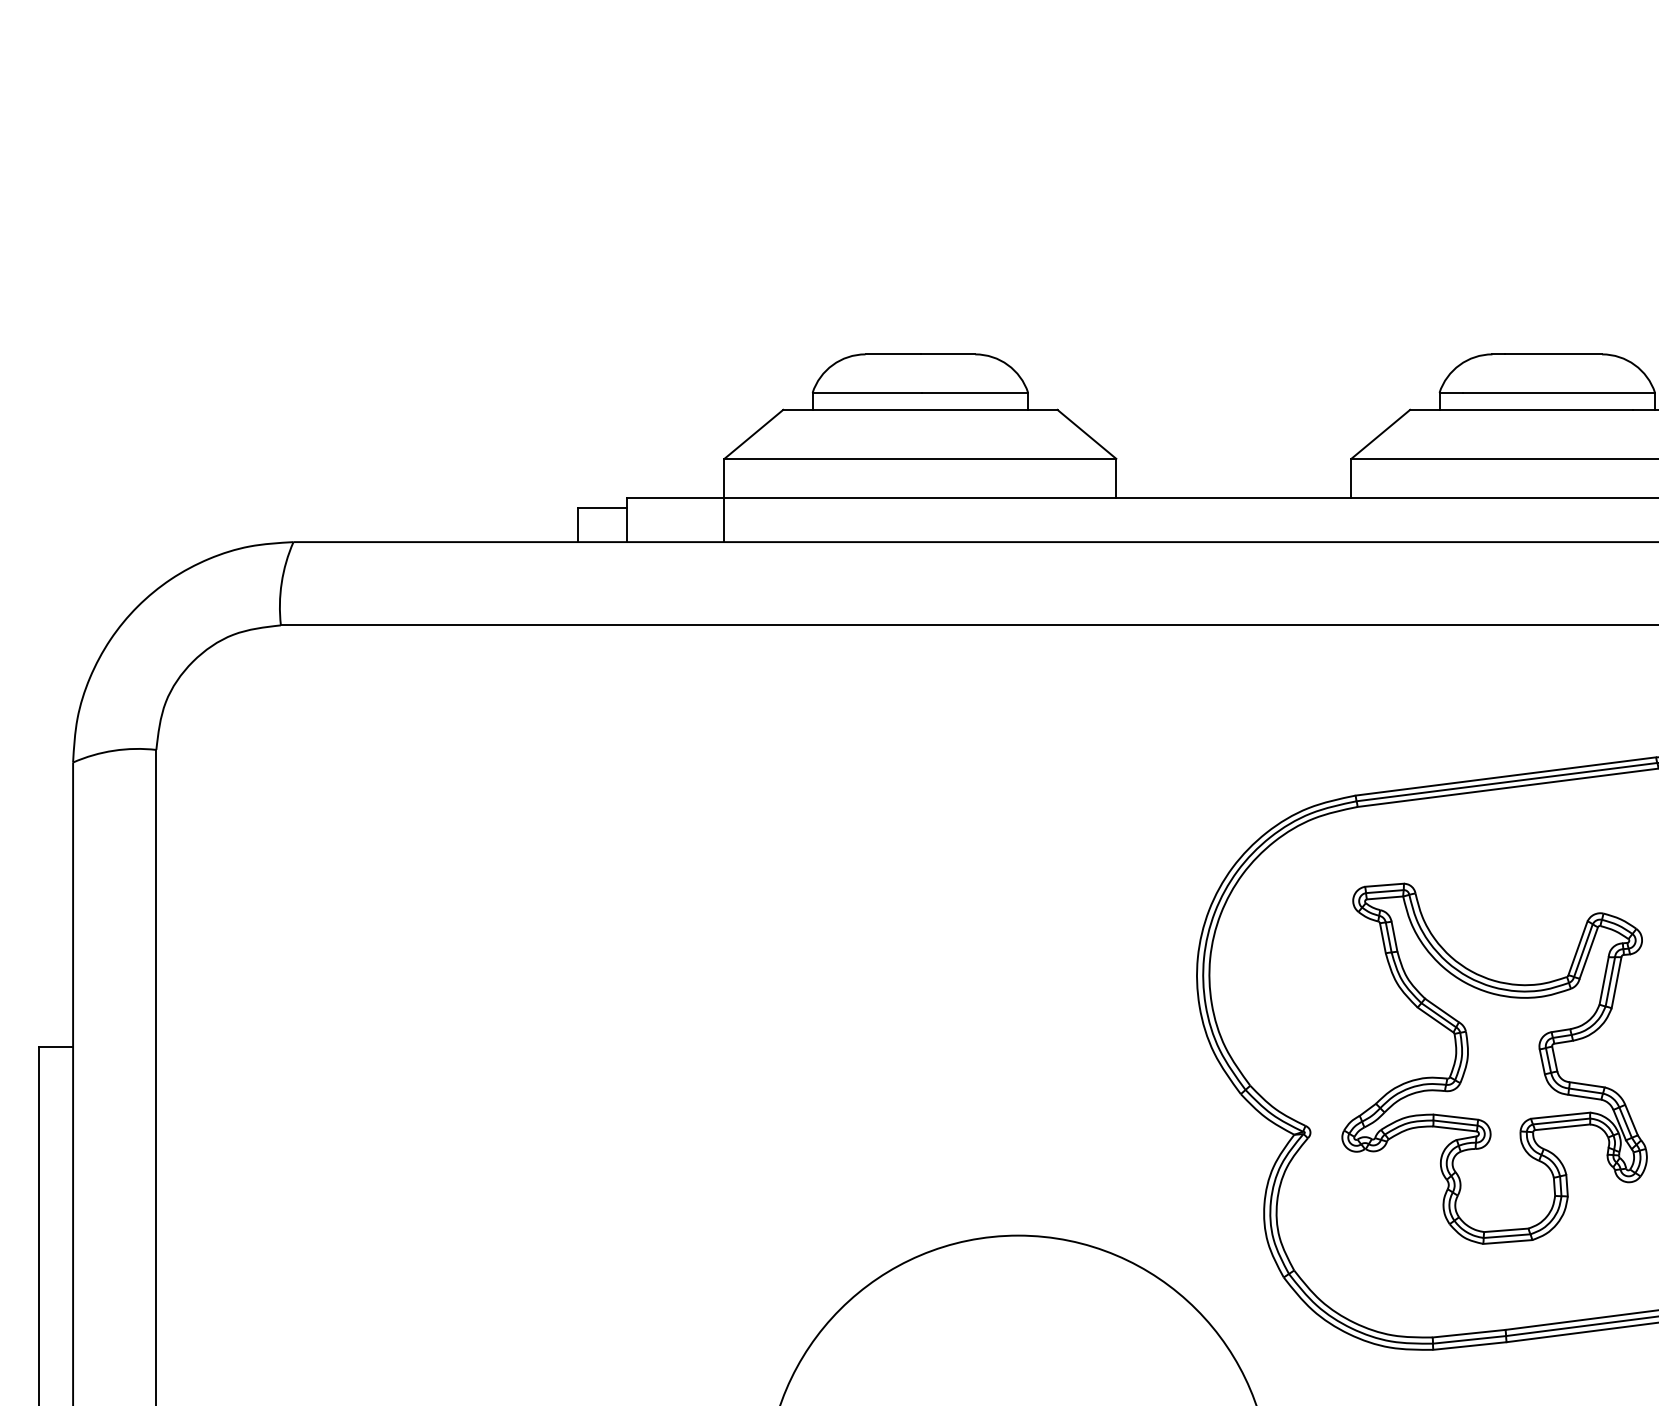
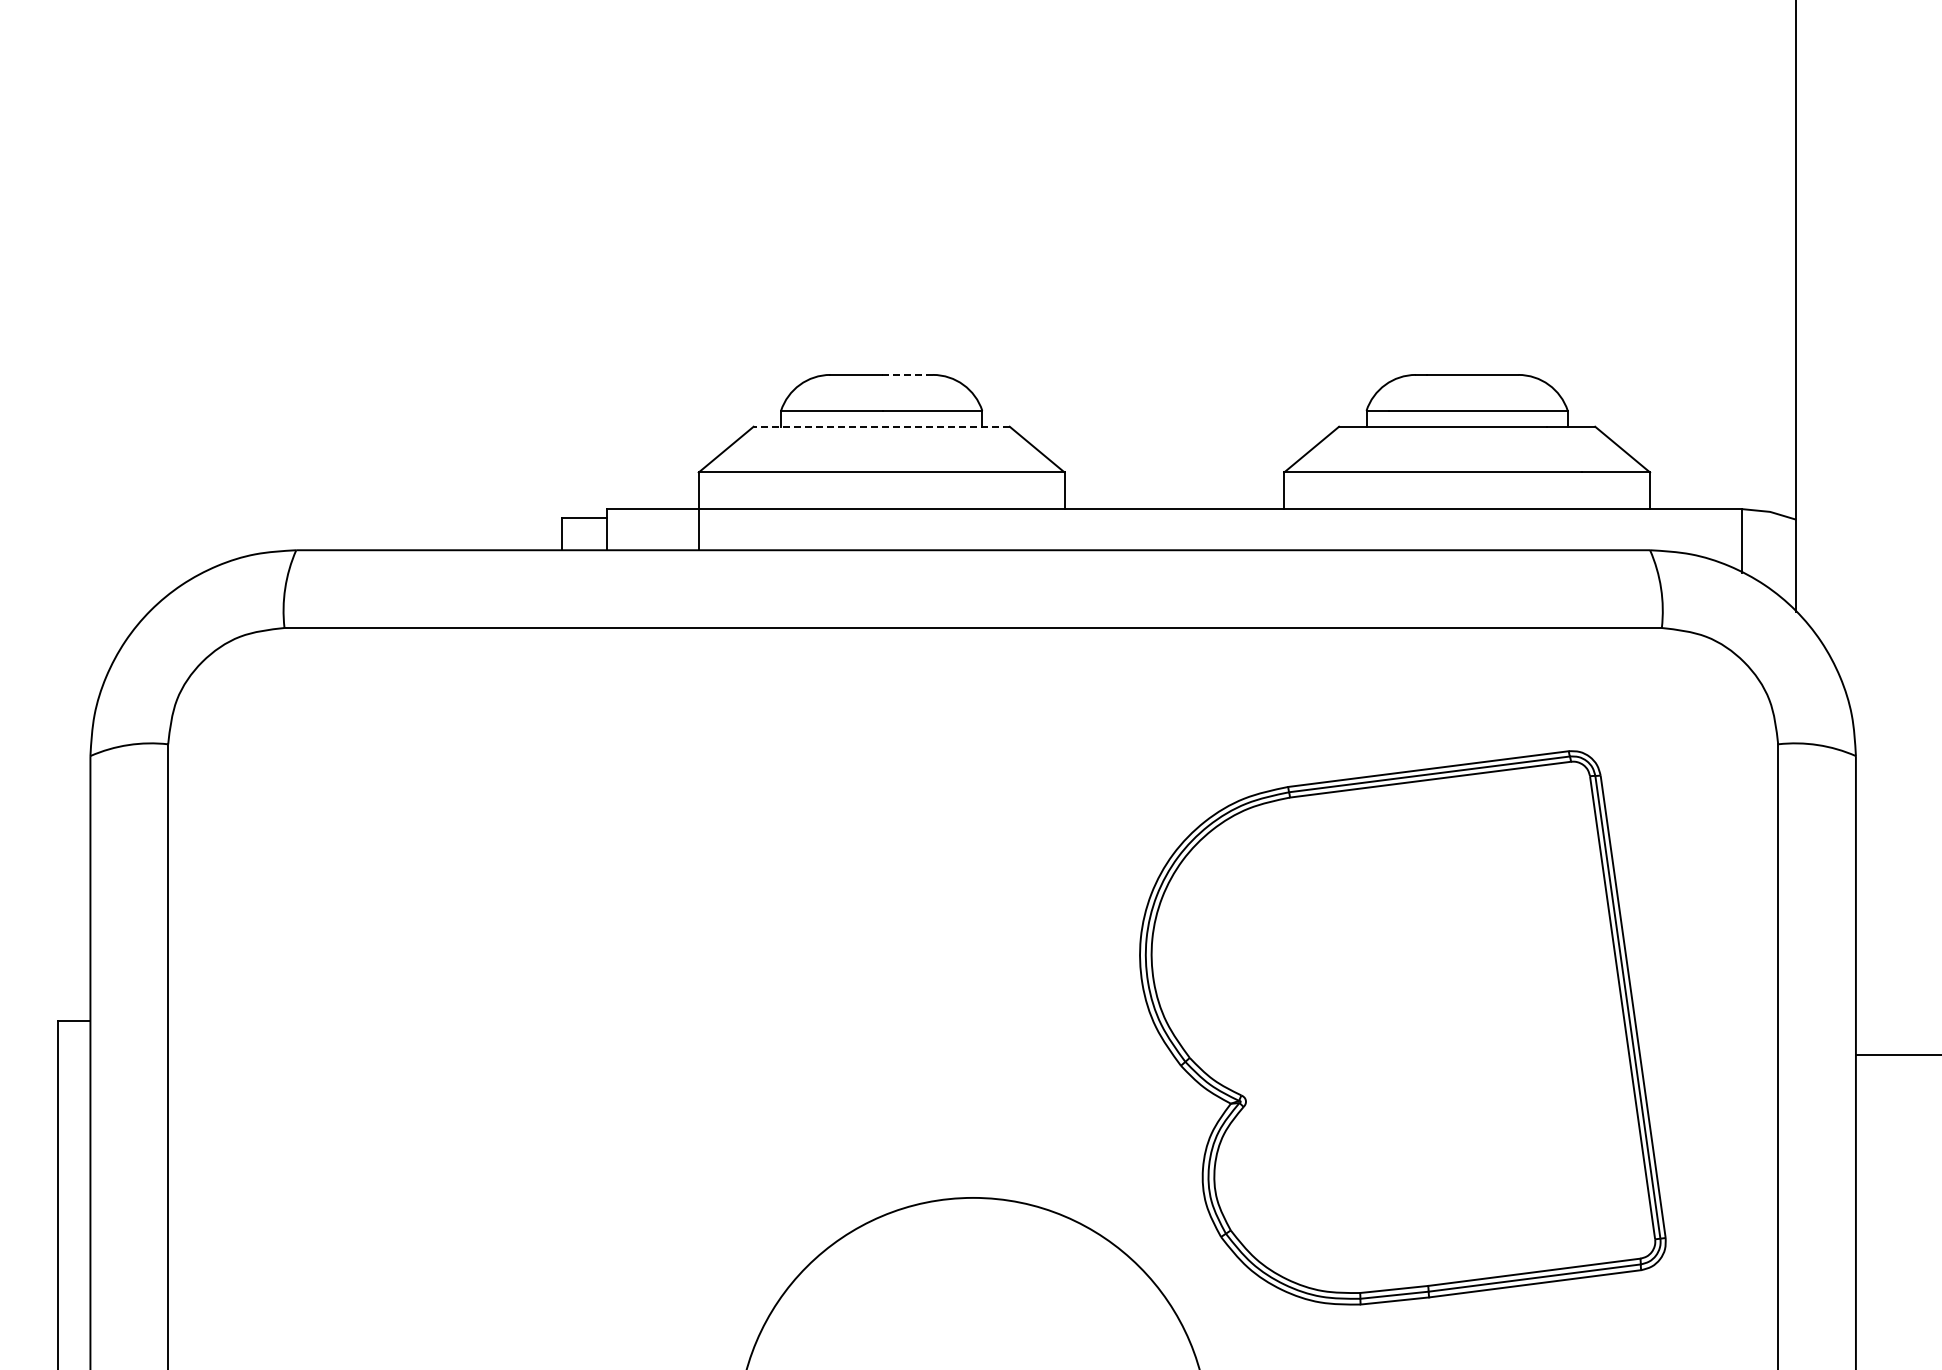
line: (948, 353) -> (907, 374), solid -> dashed
line: (920, 409) -> (881, 426), solid -> dashed
part: (1494, 1063) -> (1417, 1037), removed

